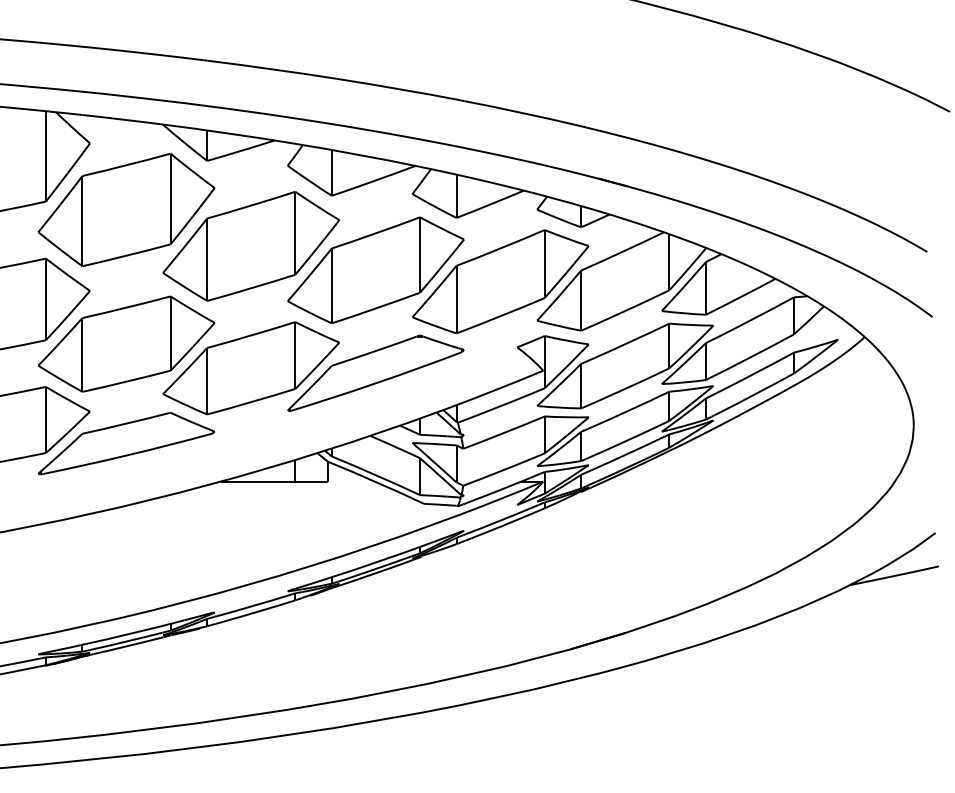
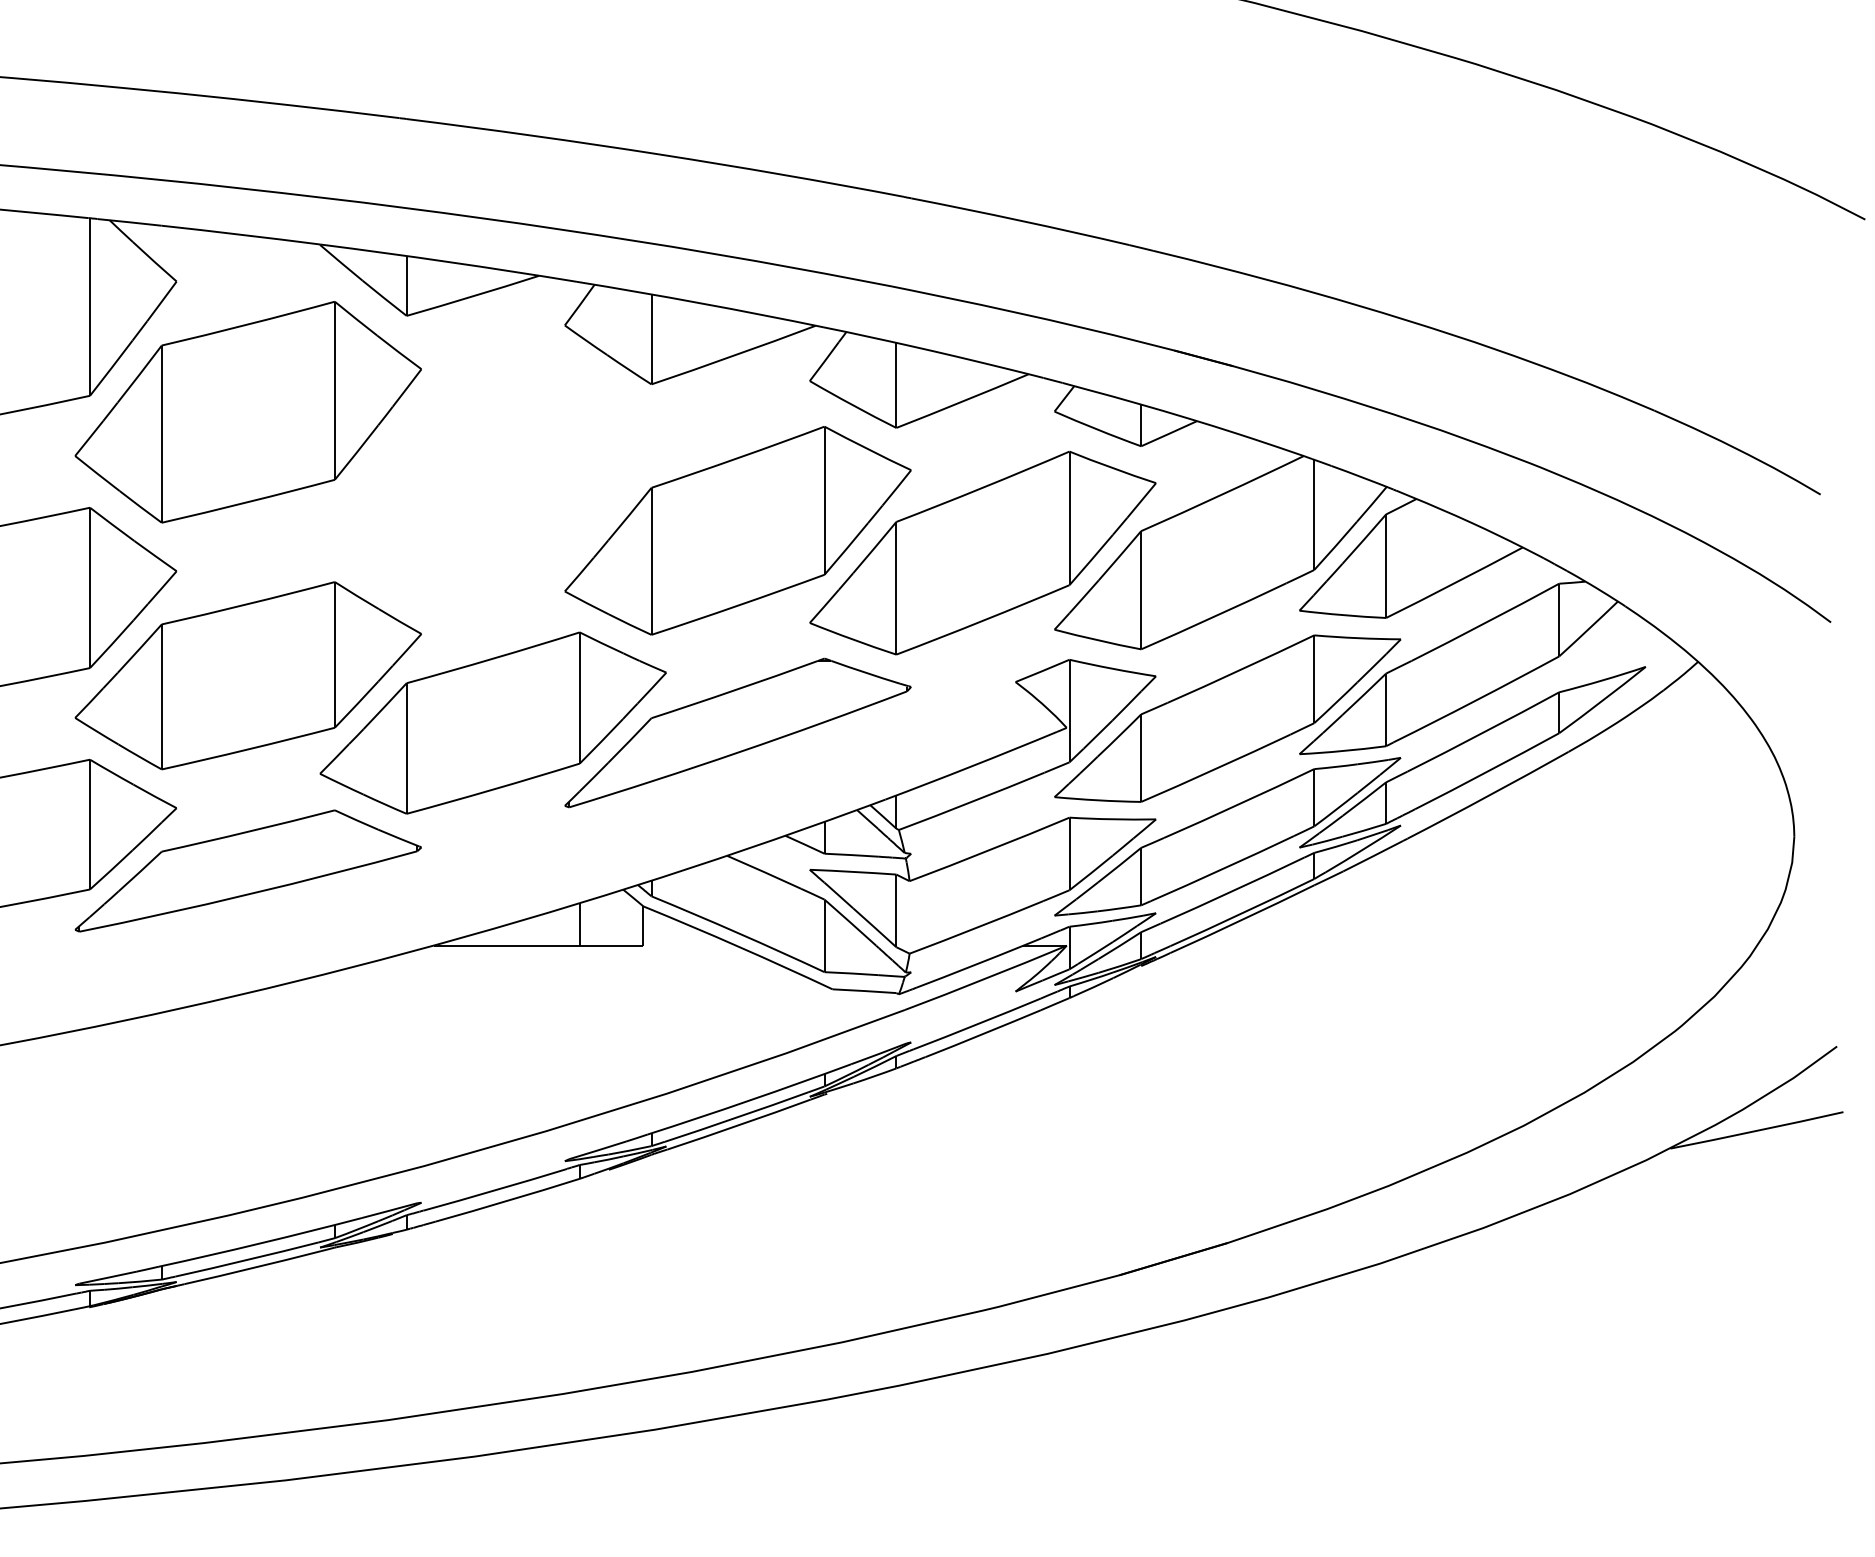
part: (250, 246) -> (491, 483), removed

